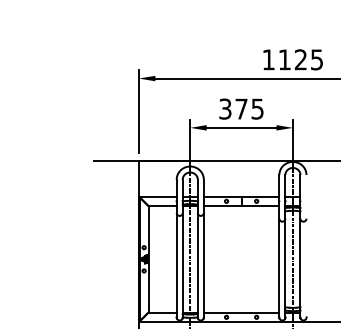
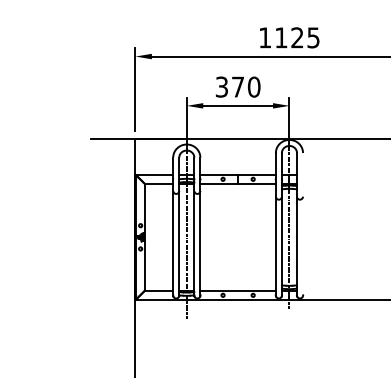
text: (256, 108) -> (253, 86), 375 -> 370

